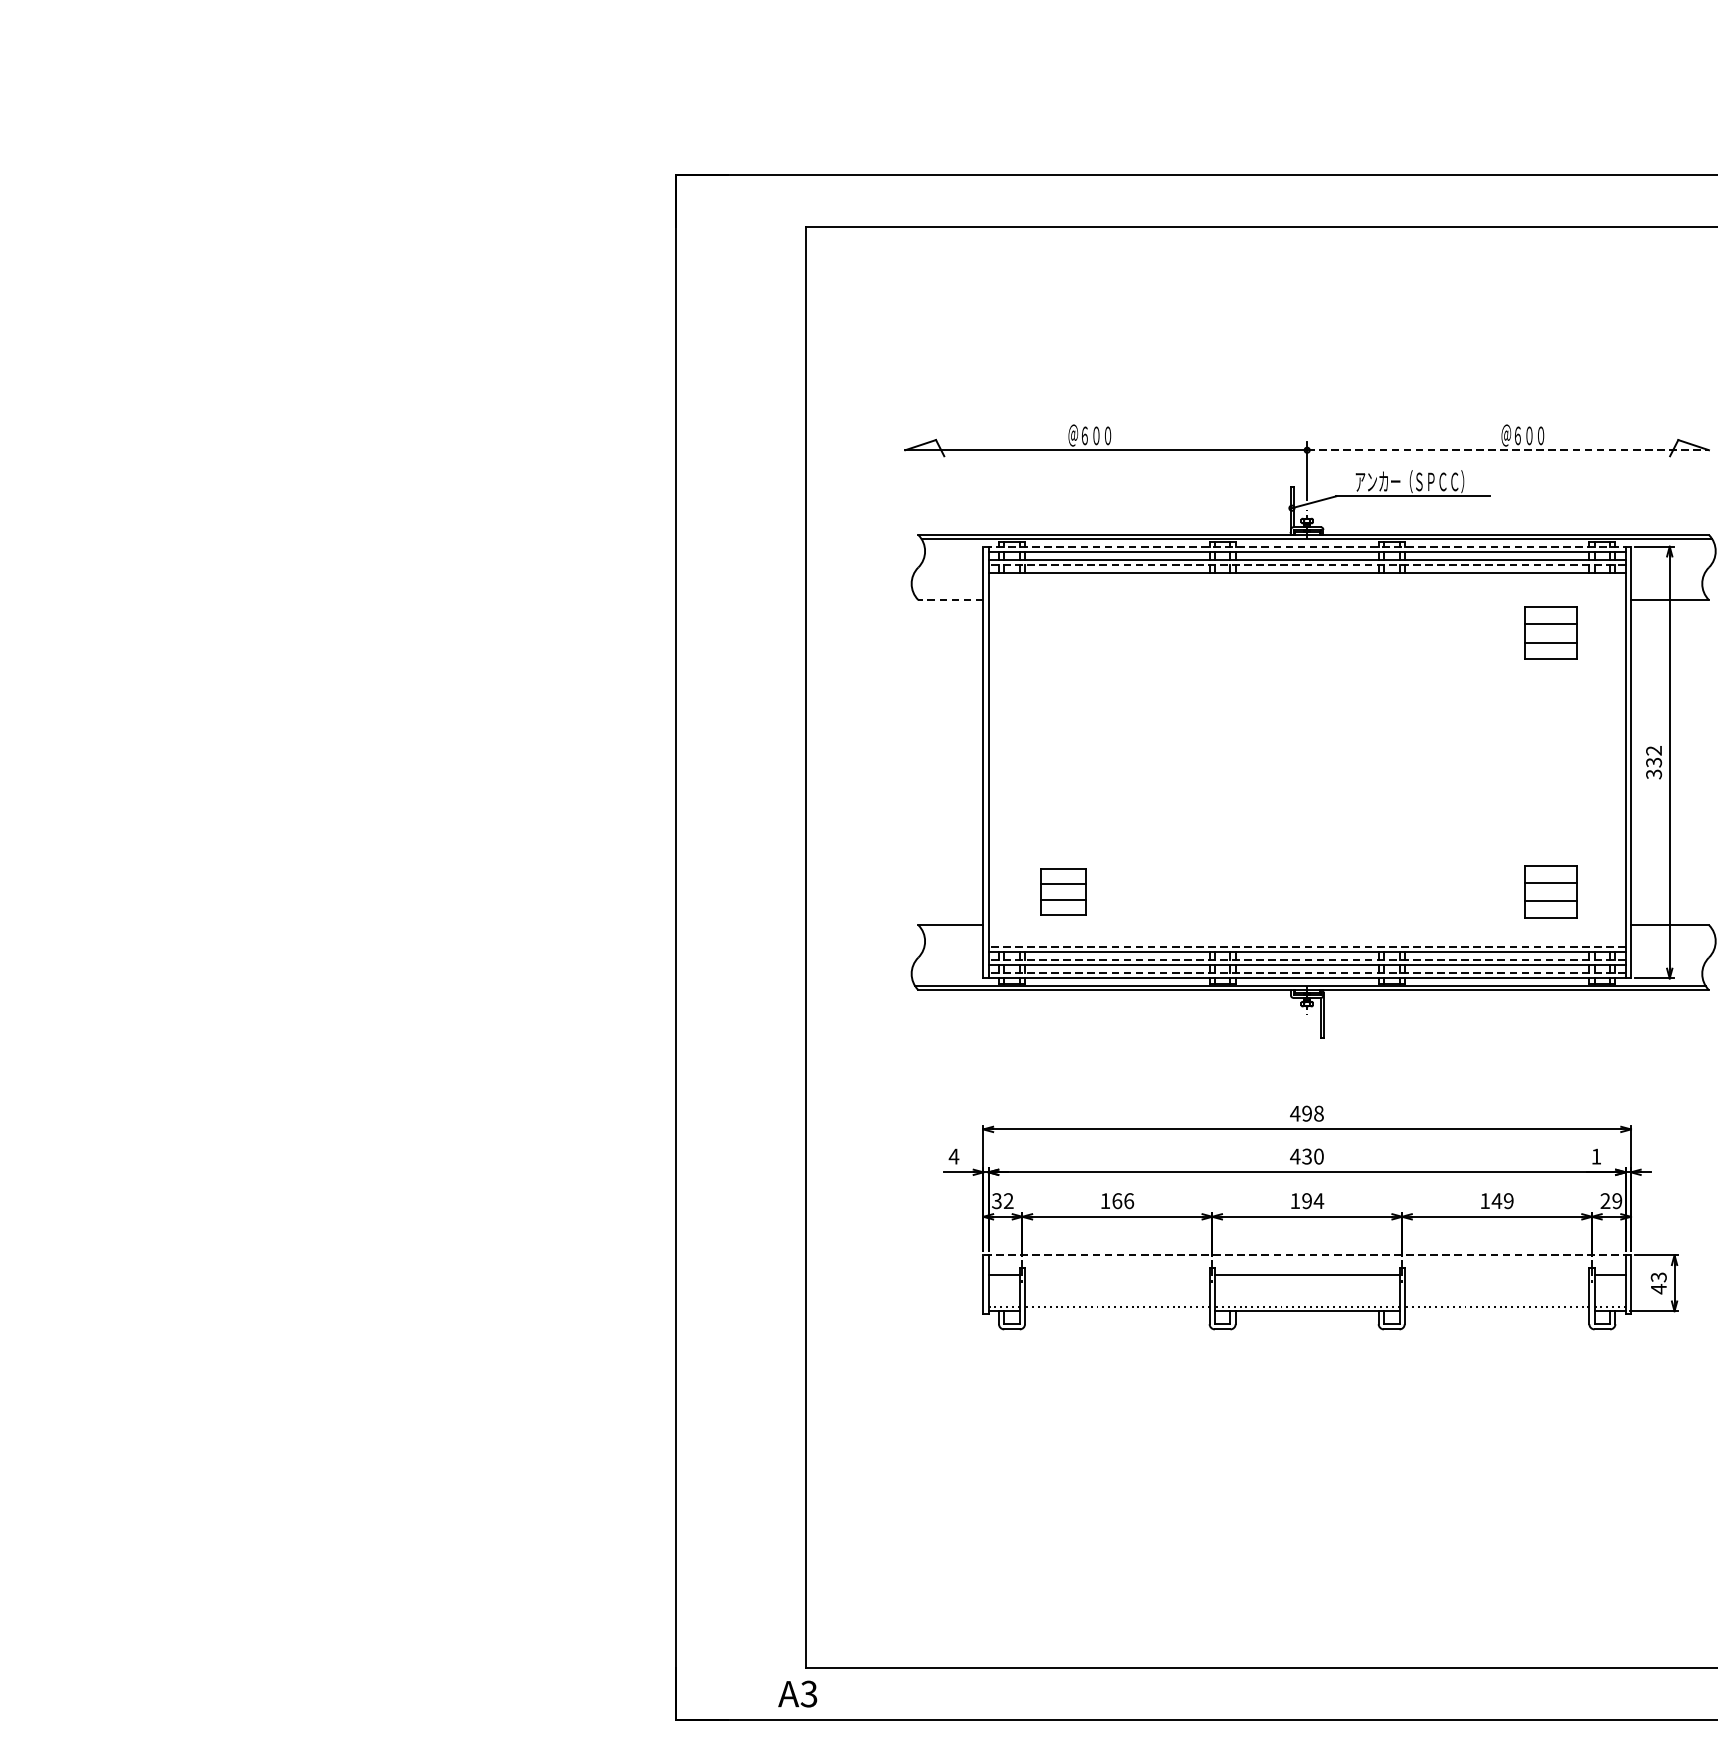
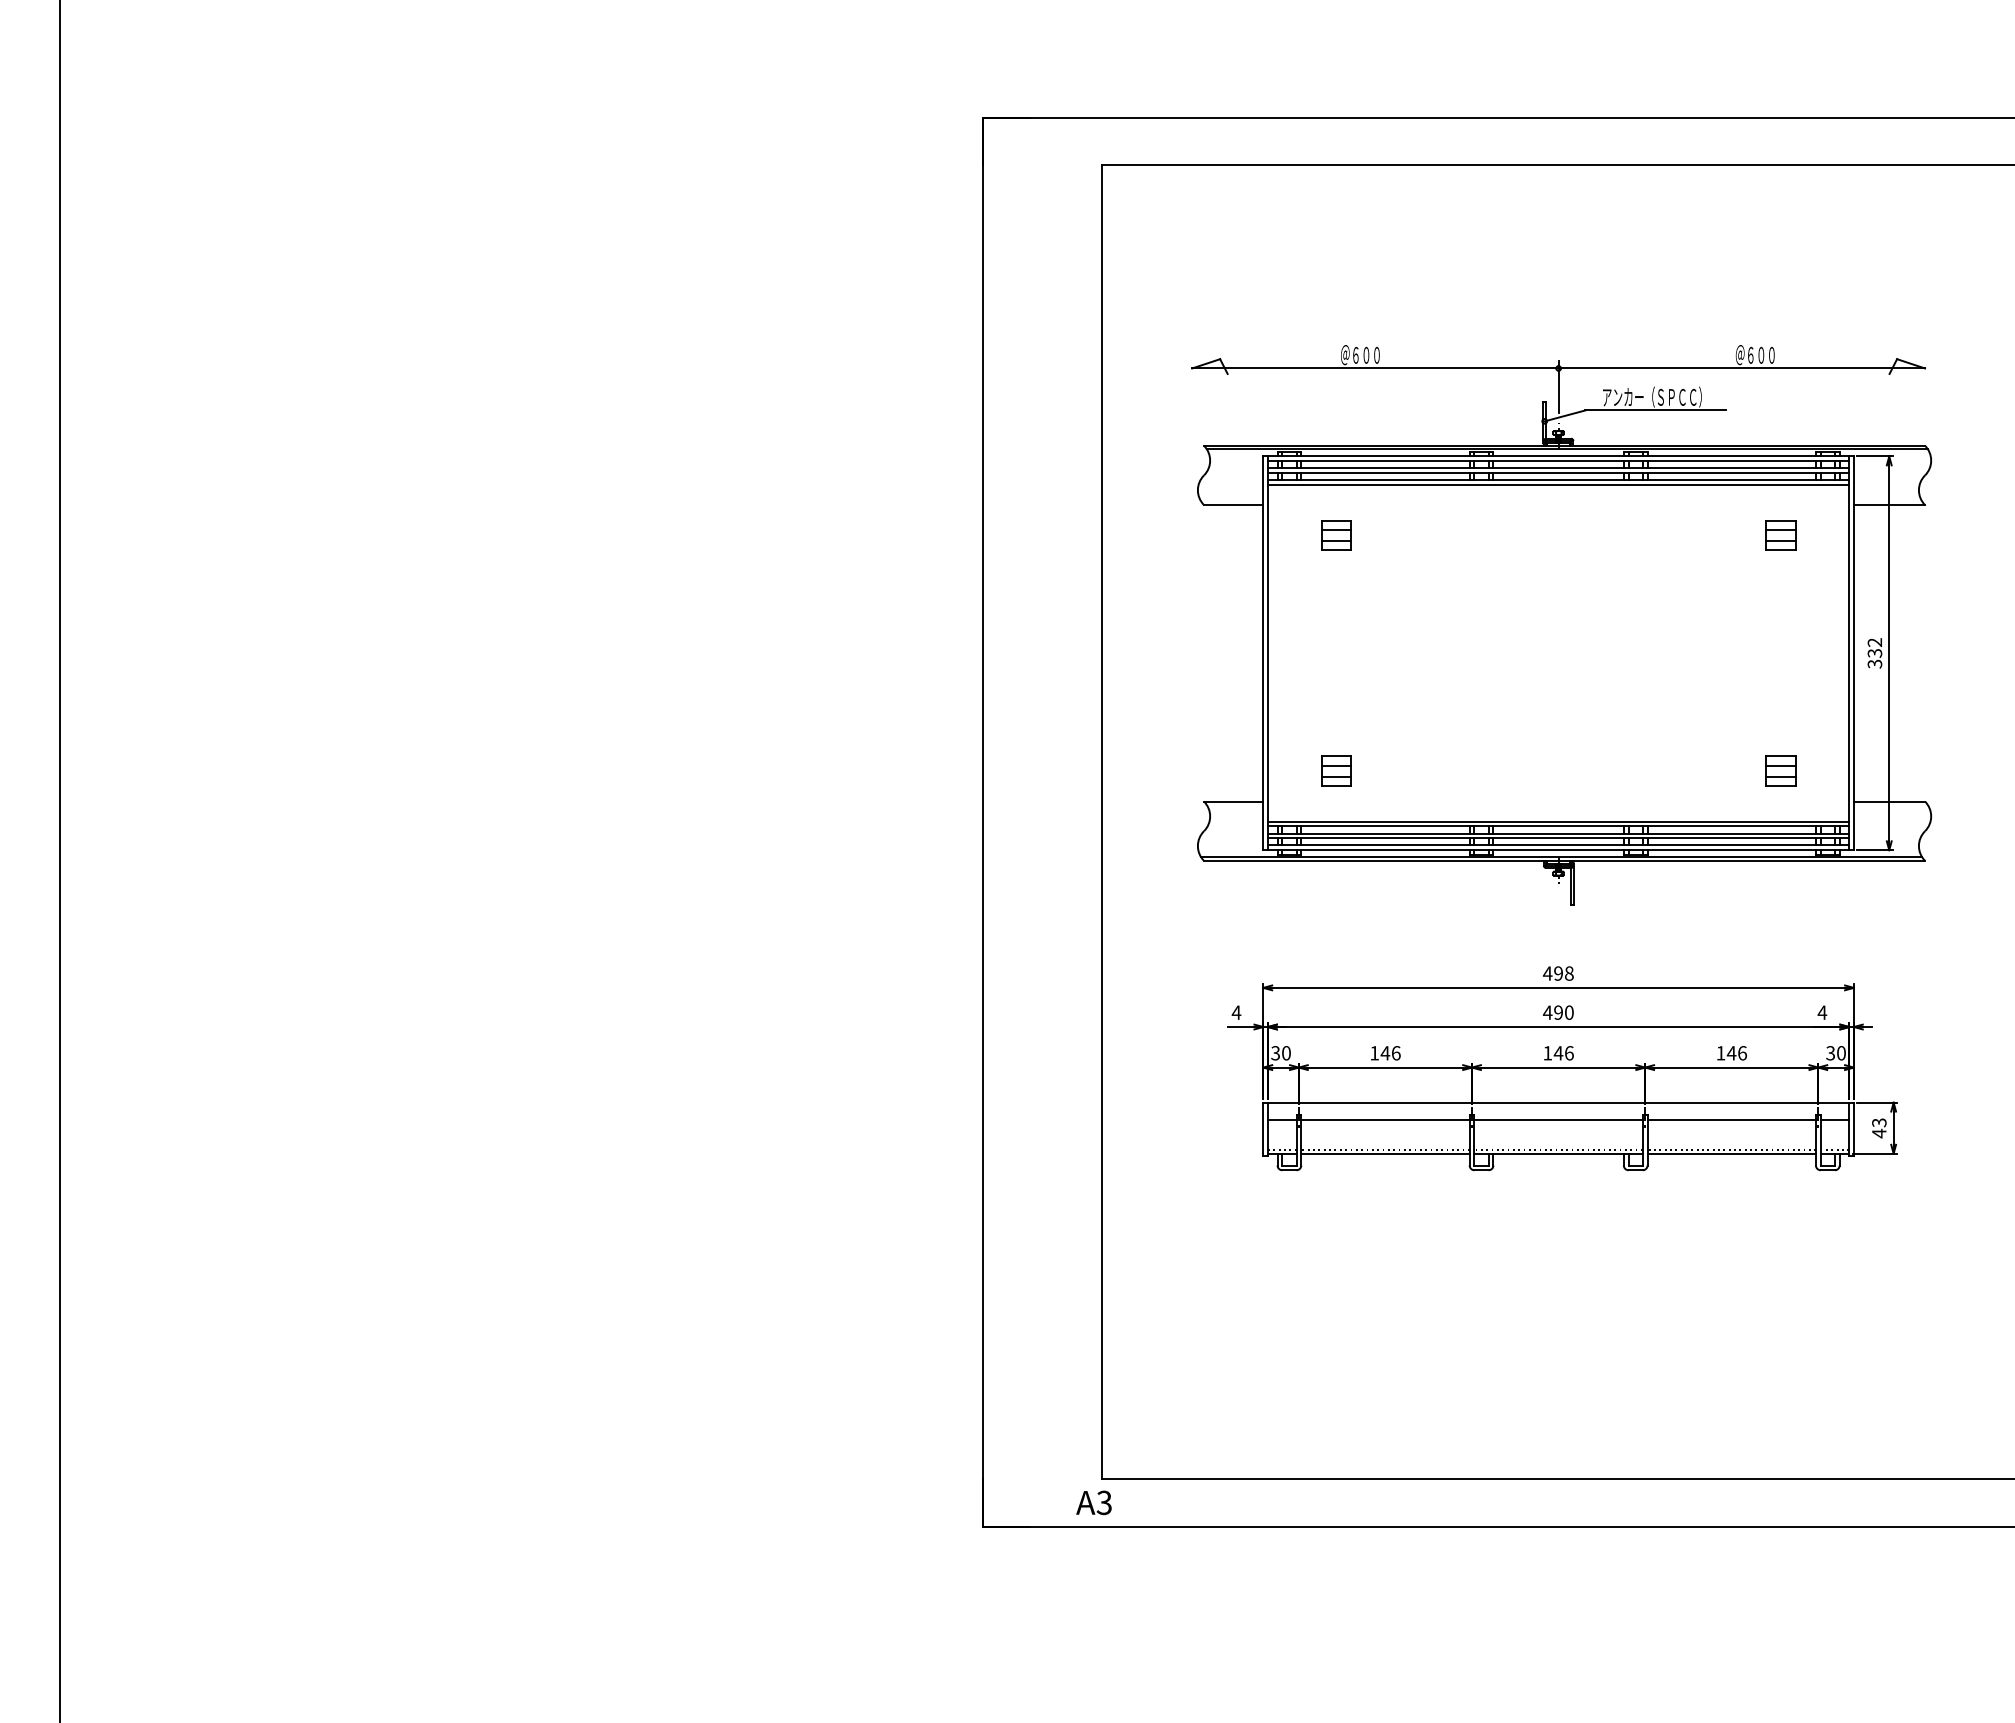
line: (1508, 450) -> (1742, 368), dashed -> solid
line: (1307, 546) -> (1558, 456), dashed -> solid
line: (1307, 565) -> (1558, 473), dashed -> solid
line: (1307, 577) -> (1558, 484), added
line: (950, 600) -> (1233, 505), dashed -> solid
part: (1063, 633) -> (1336, 535), added
part: (1550, 633) -> (1780, 535), size x0.62
part: (1063, 891) -> (1336, 770), size x0.71
part: (1550, 891) -> (1780, 770), size x0.62
line: (1307, 946) -> (1558, 821), dashed -> solid
line: (1307, 960) -> (1558, 833), dashed -> solid
line: (1307, 973) -> (1558, 845), dashed -> solid
text: (1307, 1156) -> (1558, 1012), 430 -> 490
text: (1596, 1156) -> (1822, 1012), 1 -> 4
text: (1008, 1201) -> (1286, 1053), 32 -> 30
text: (1117, 1201) -> (1385, 1053), 166 -> 146
text: (1312, 1201) -> (1563, 1053), 194 -> 146
text: (1508, 1201) -> (1742, 1053), 149 -> 146
text: (1610, 1201) -> (1835, 1053), 29 -> 30
line: (1307, 1255) -> (1558, 1102), dashed -> solid
line: (1117, 1274) -> (1385, 1120), added
line: (1496, 1274) -> (1731, 1120), added
line: (1117, 1311) -> (1385, 1153), added
line: (1496, 1311) -> (1731, 1153), added

